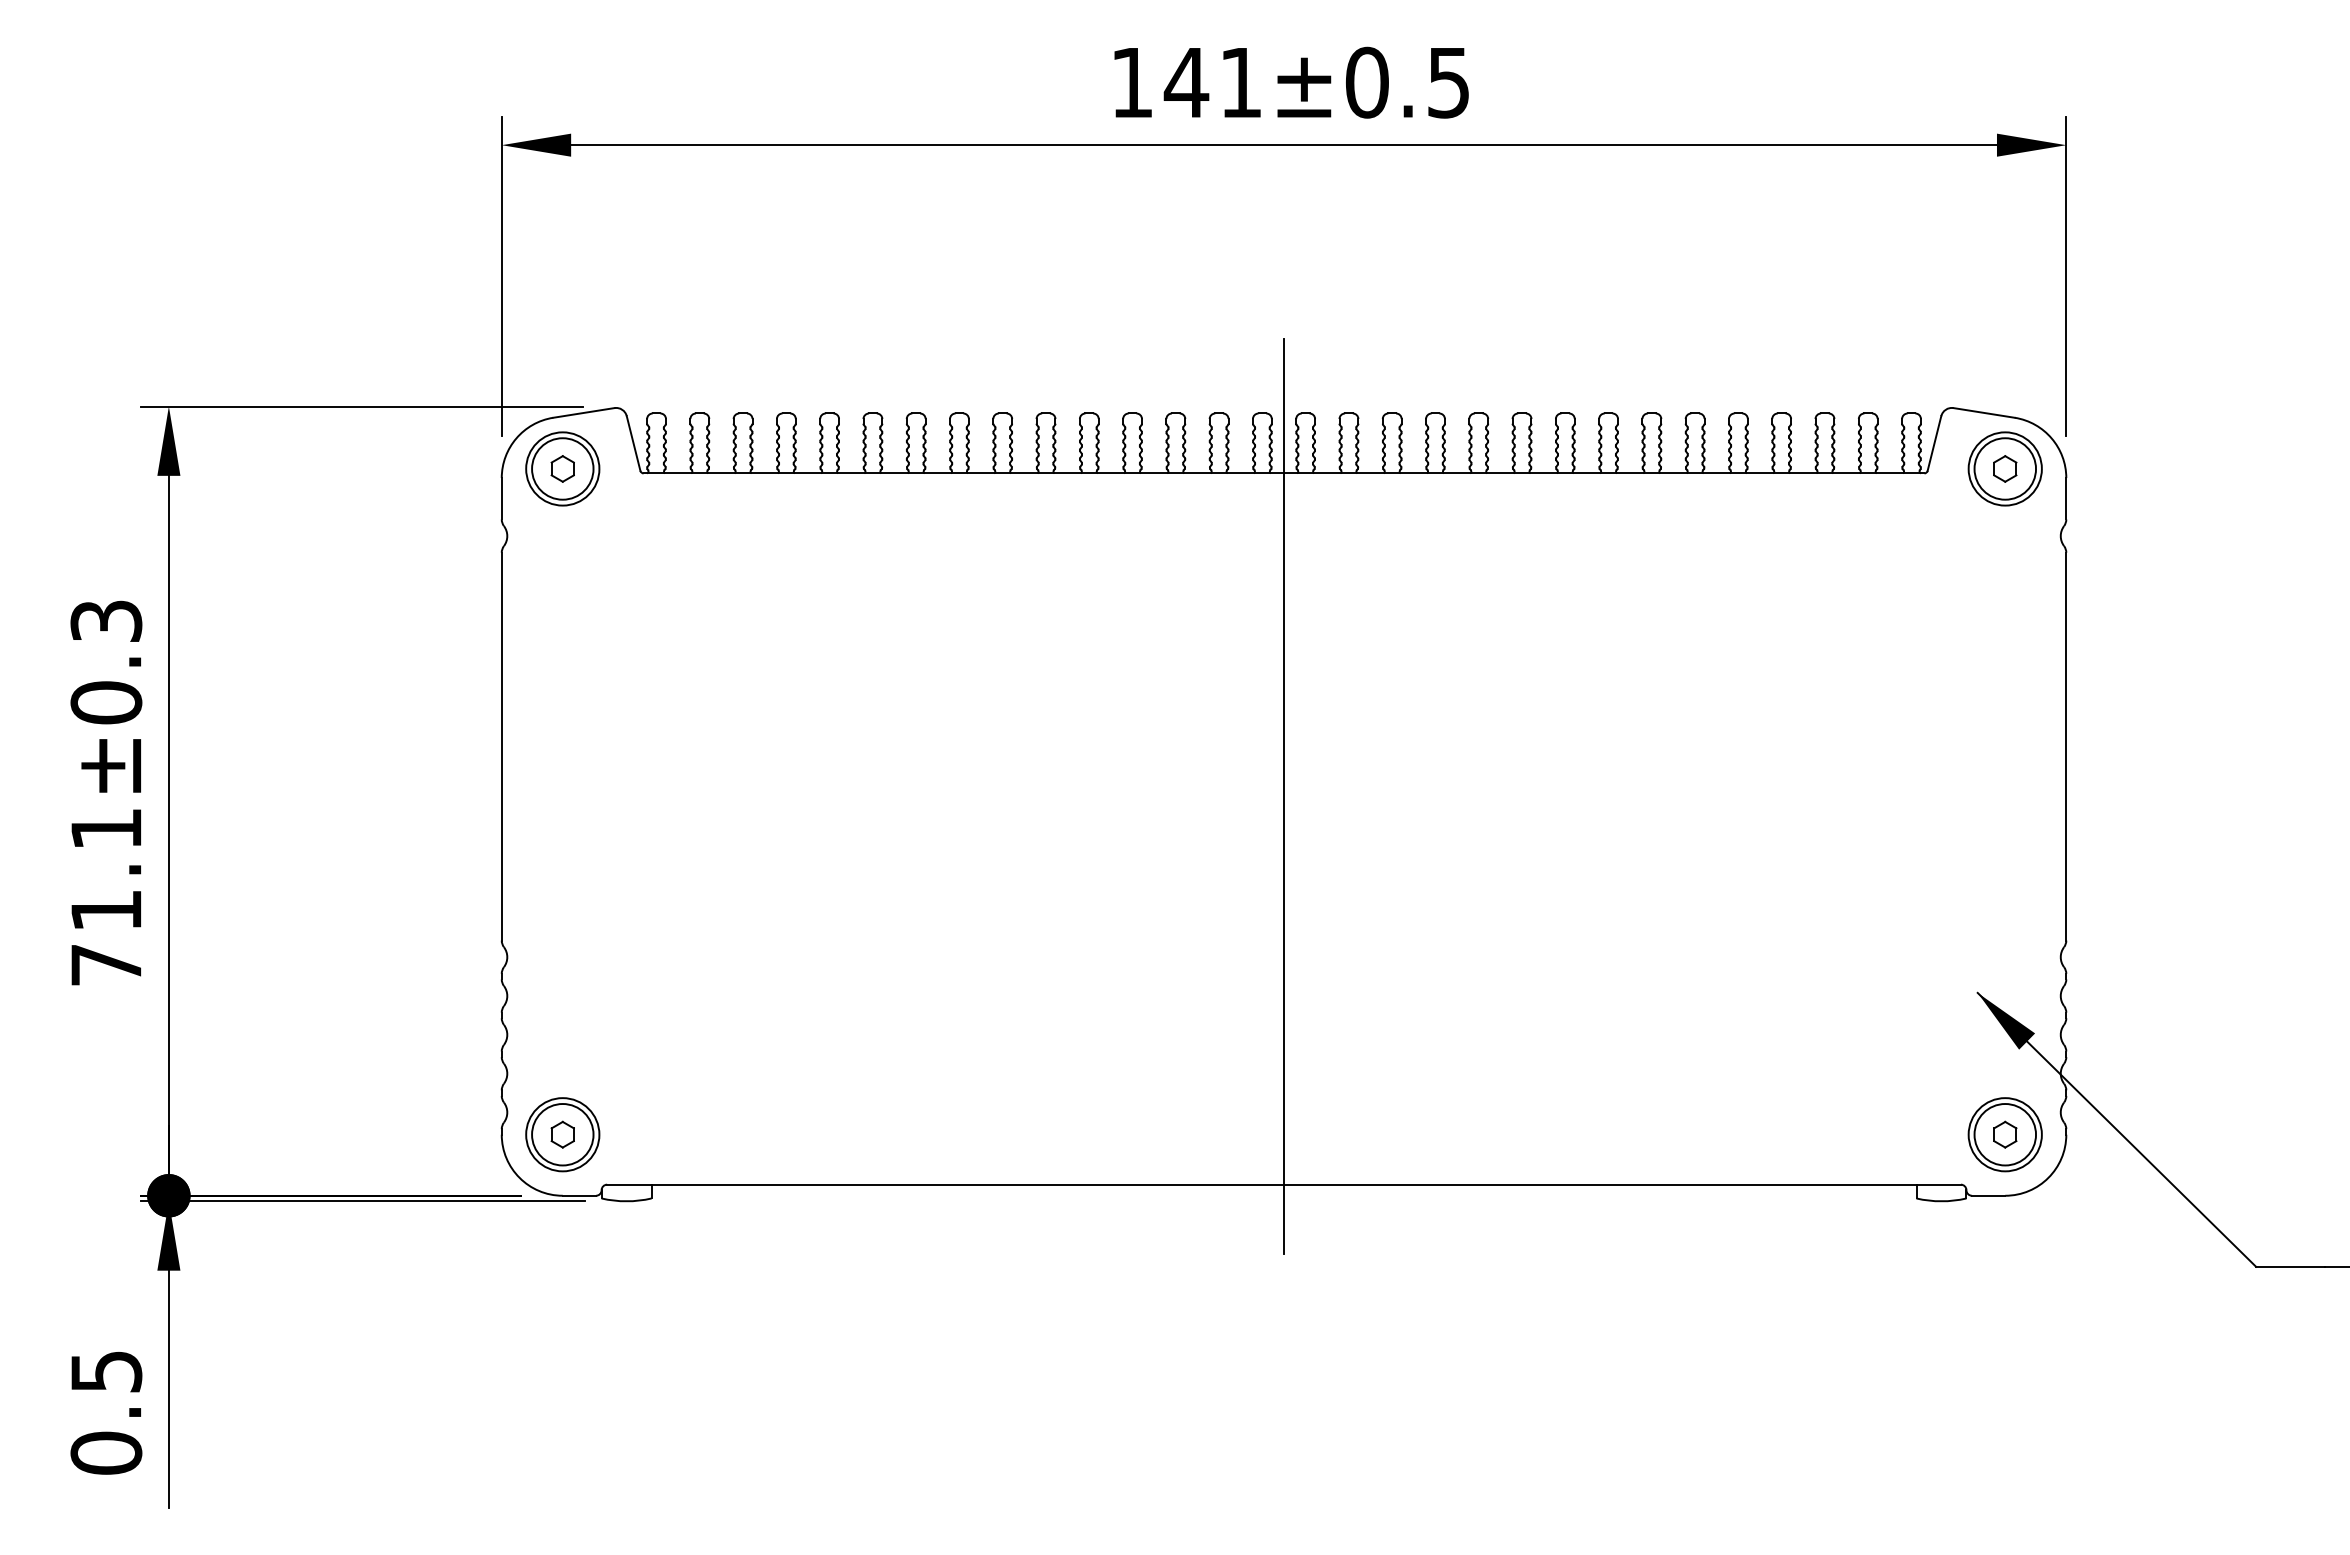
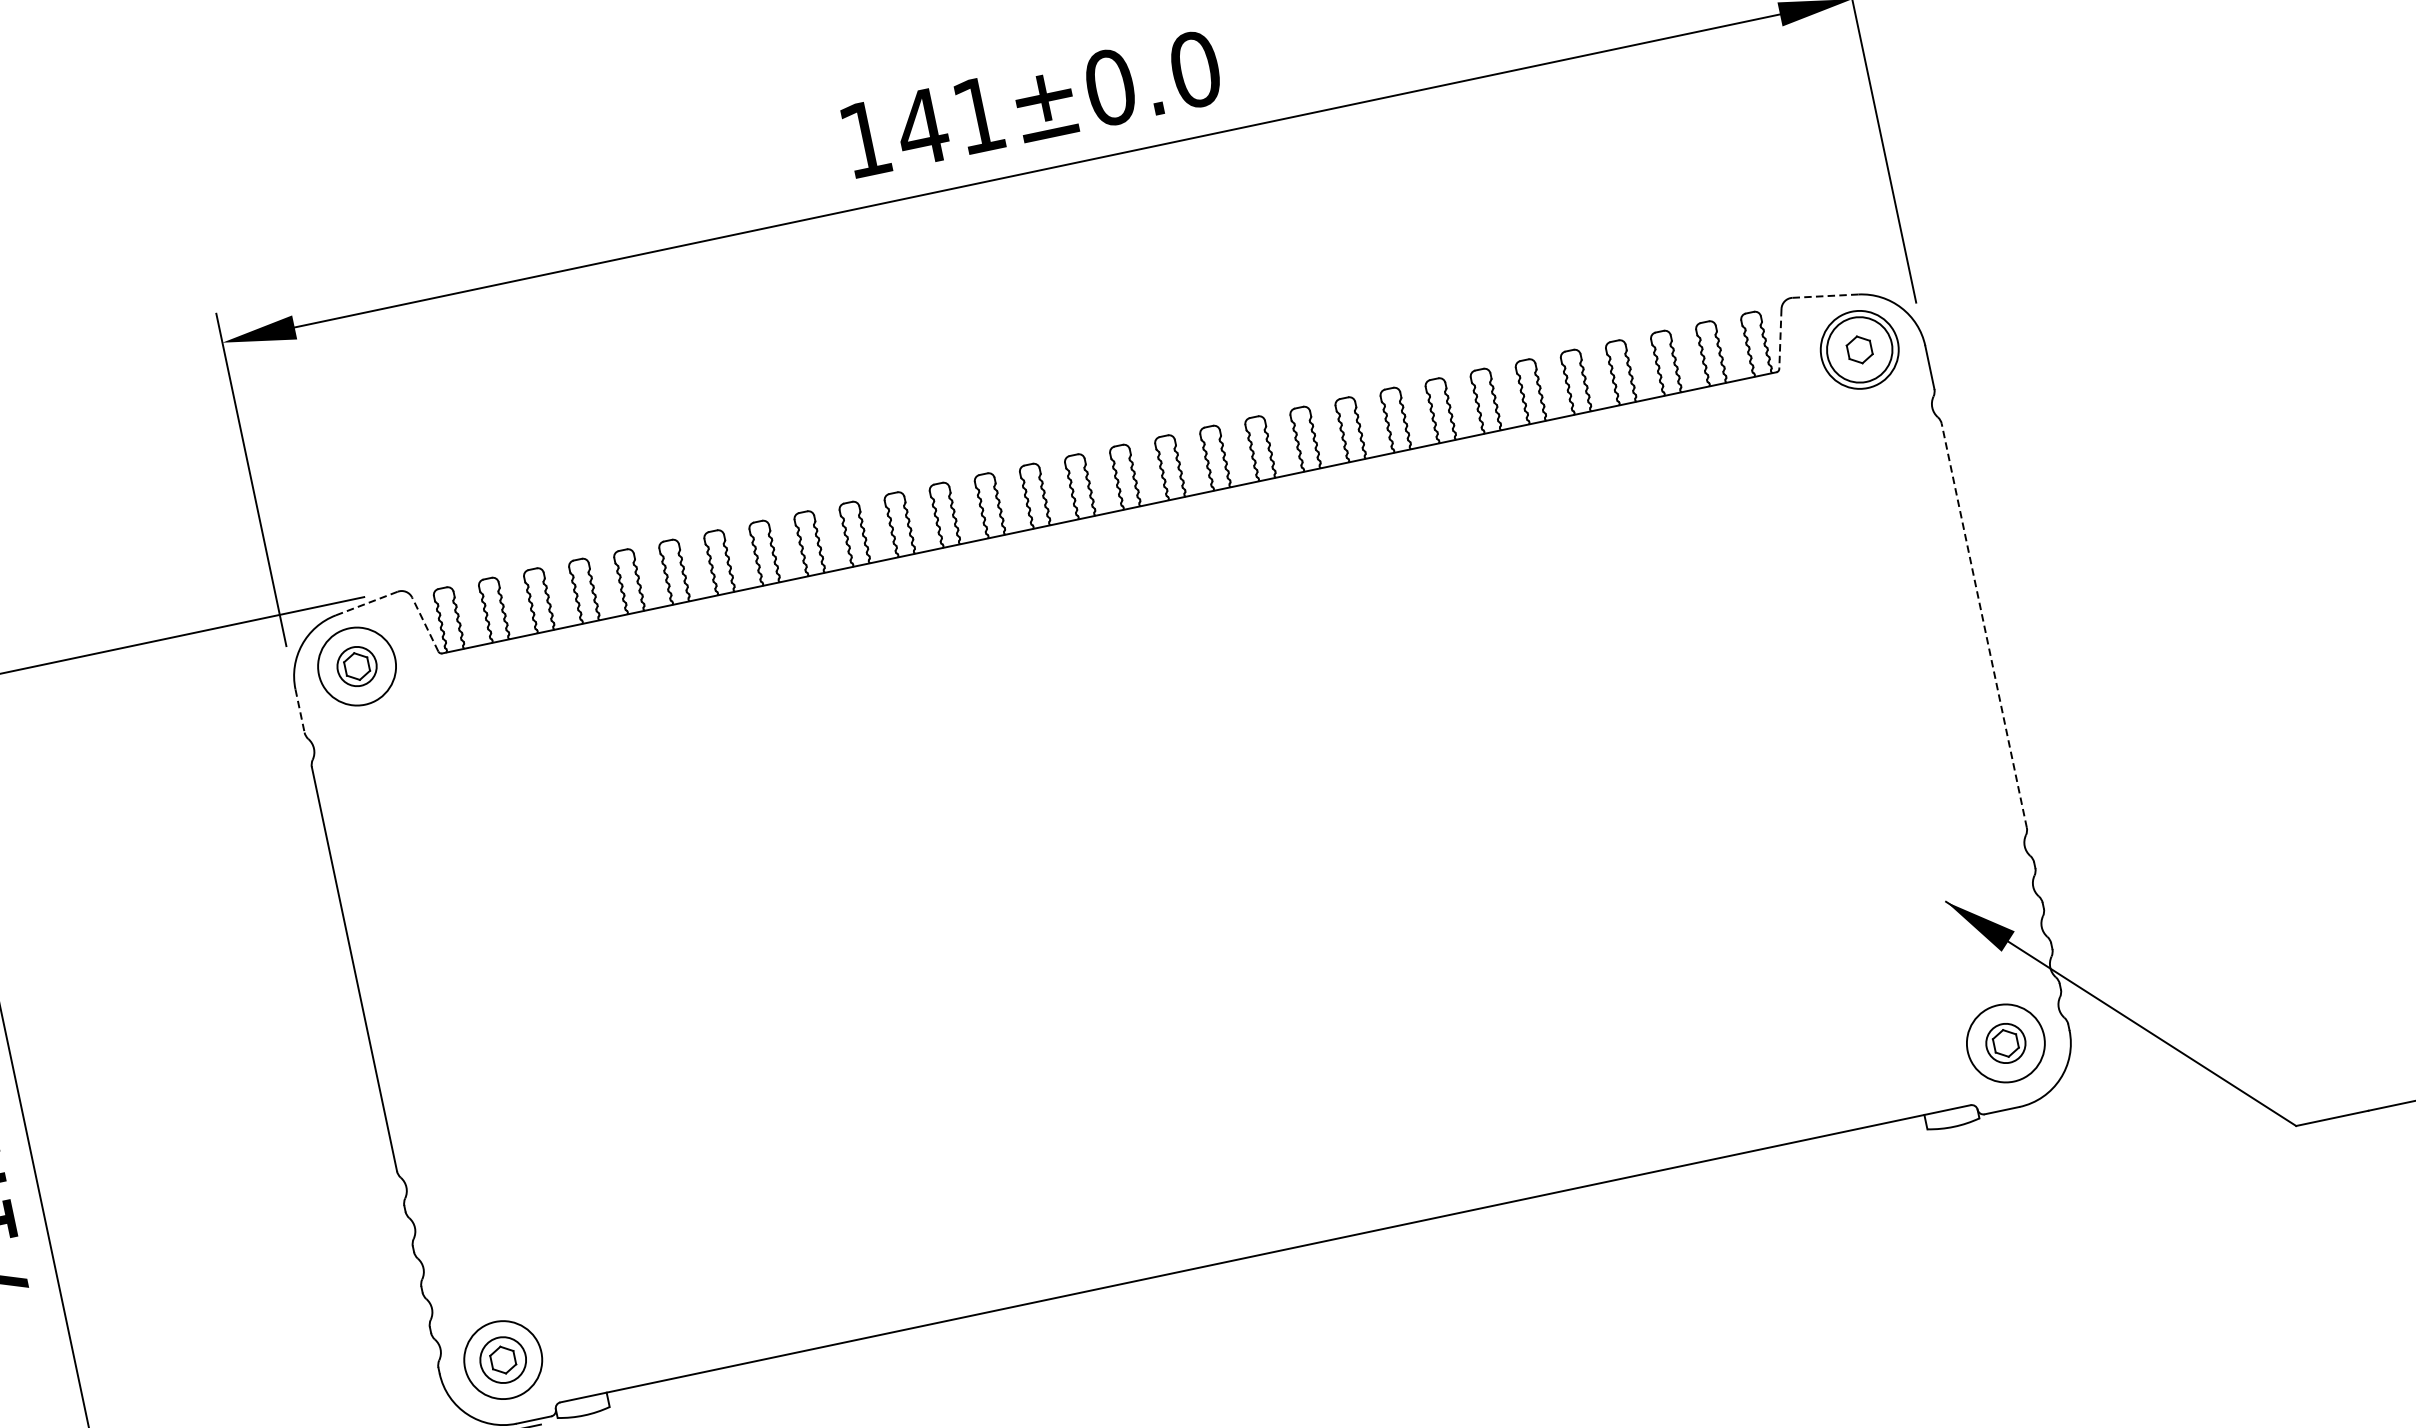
text: (1448, 82) -> (1194, 69), 141±0.5 -> 141±0.0
line: (1983, 412) -> (1824, 295), solid -> dashed
line: (583, 413) -> (366, 604), solid -> dashed
line: (633, 443) -> (425, 624), solid -> dashed
line: (1934, 444) -> (1780, 339), solid -> dashed
circle: (562, 468) -> (356, 666), size x0.6
line: (501, 498) -> (299, 710), solid -> dashed
line: (2066, 746) -> (1984, 625), solid -> dashed
line: (1284, 796) -> (1180, 849), removed
circle: (562, 1134) -> (502, 1359), size x0.7
circle: (2005, 1134) -> (2006, 1043), size x0.6

